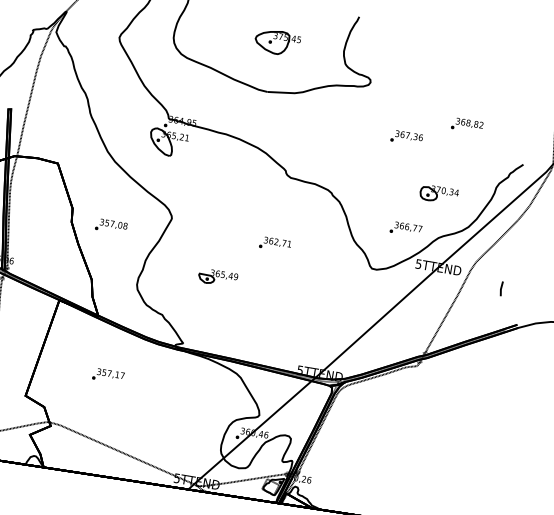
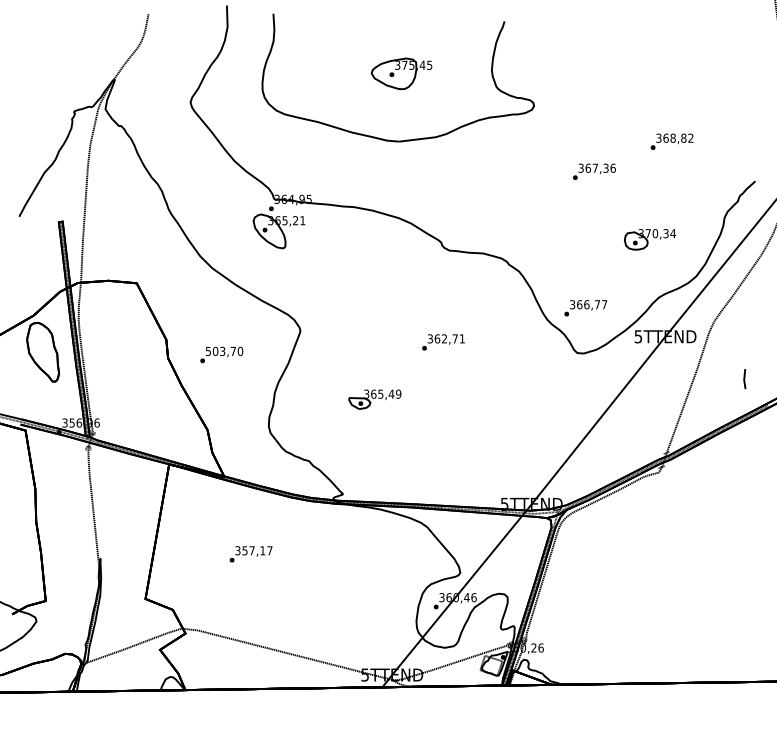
text: (113, 224) -> (224, 351), 357,08 -> 503,70
text: (405, 229) -> (585, 308), moved
line: (501, 289) -> (744, 379), moved

